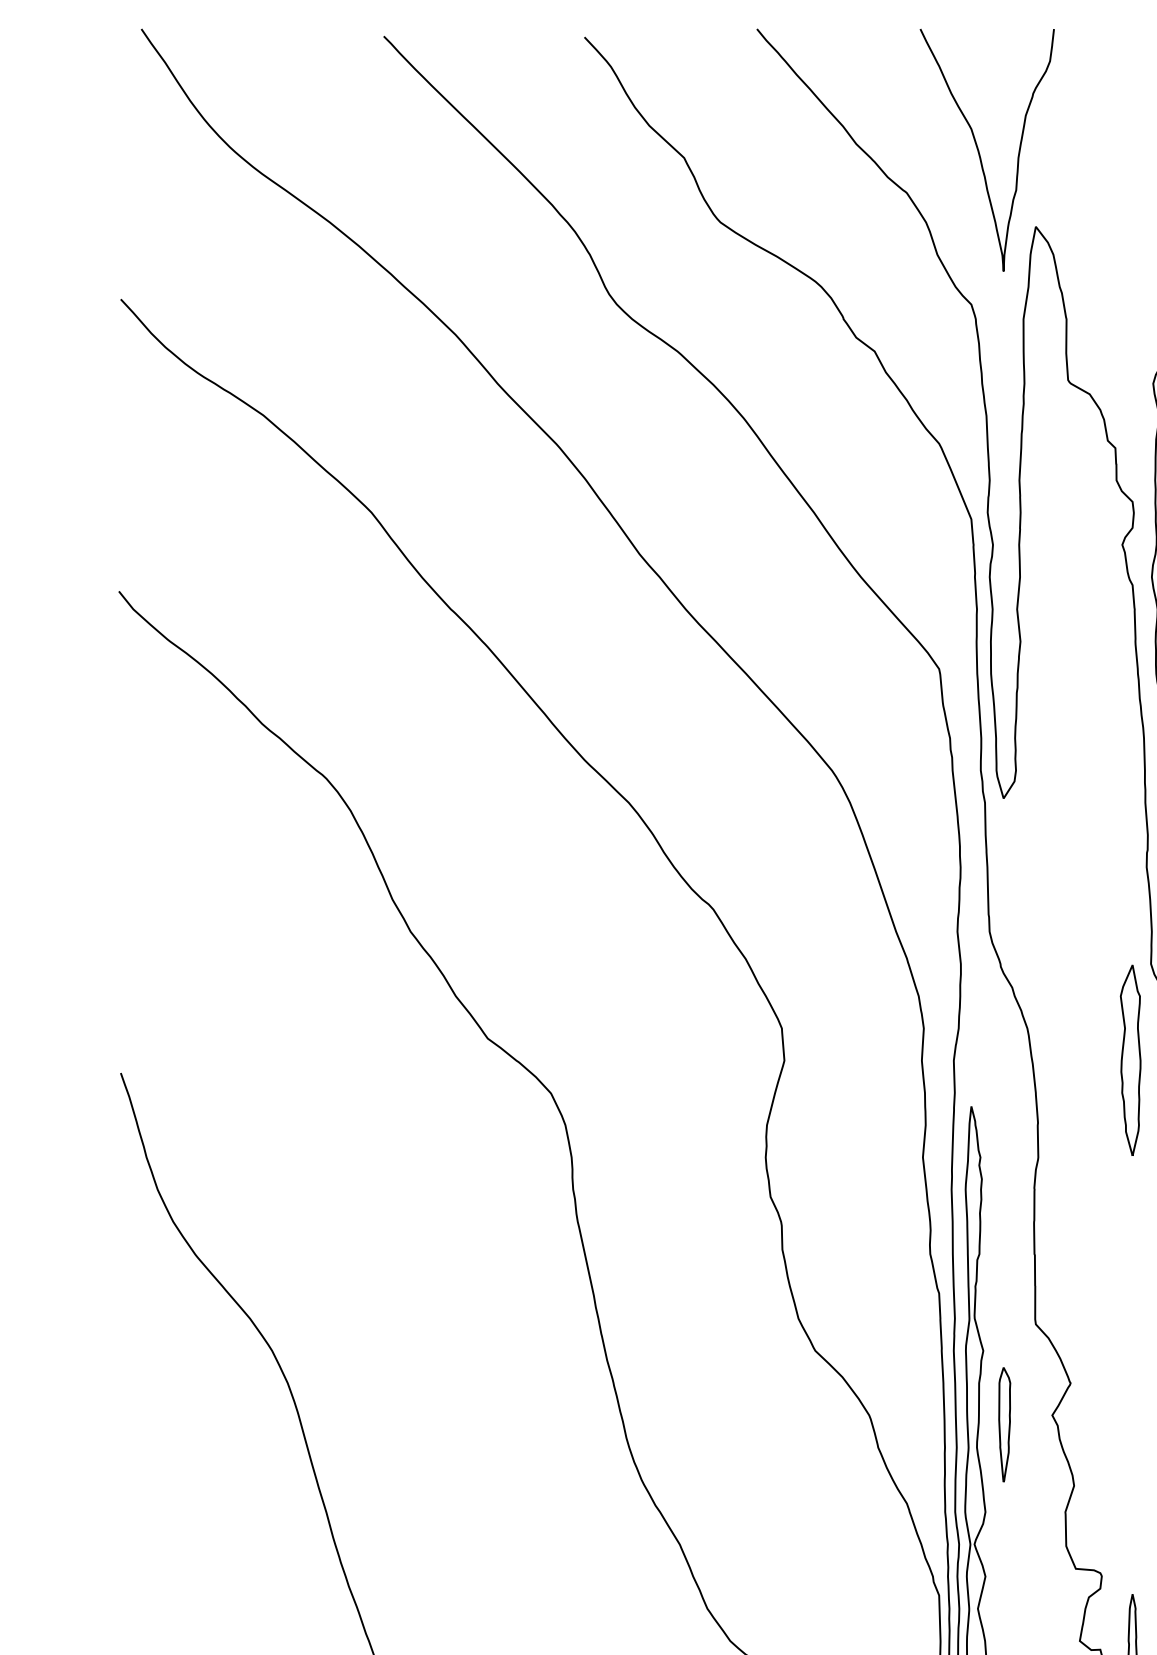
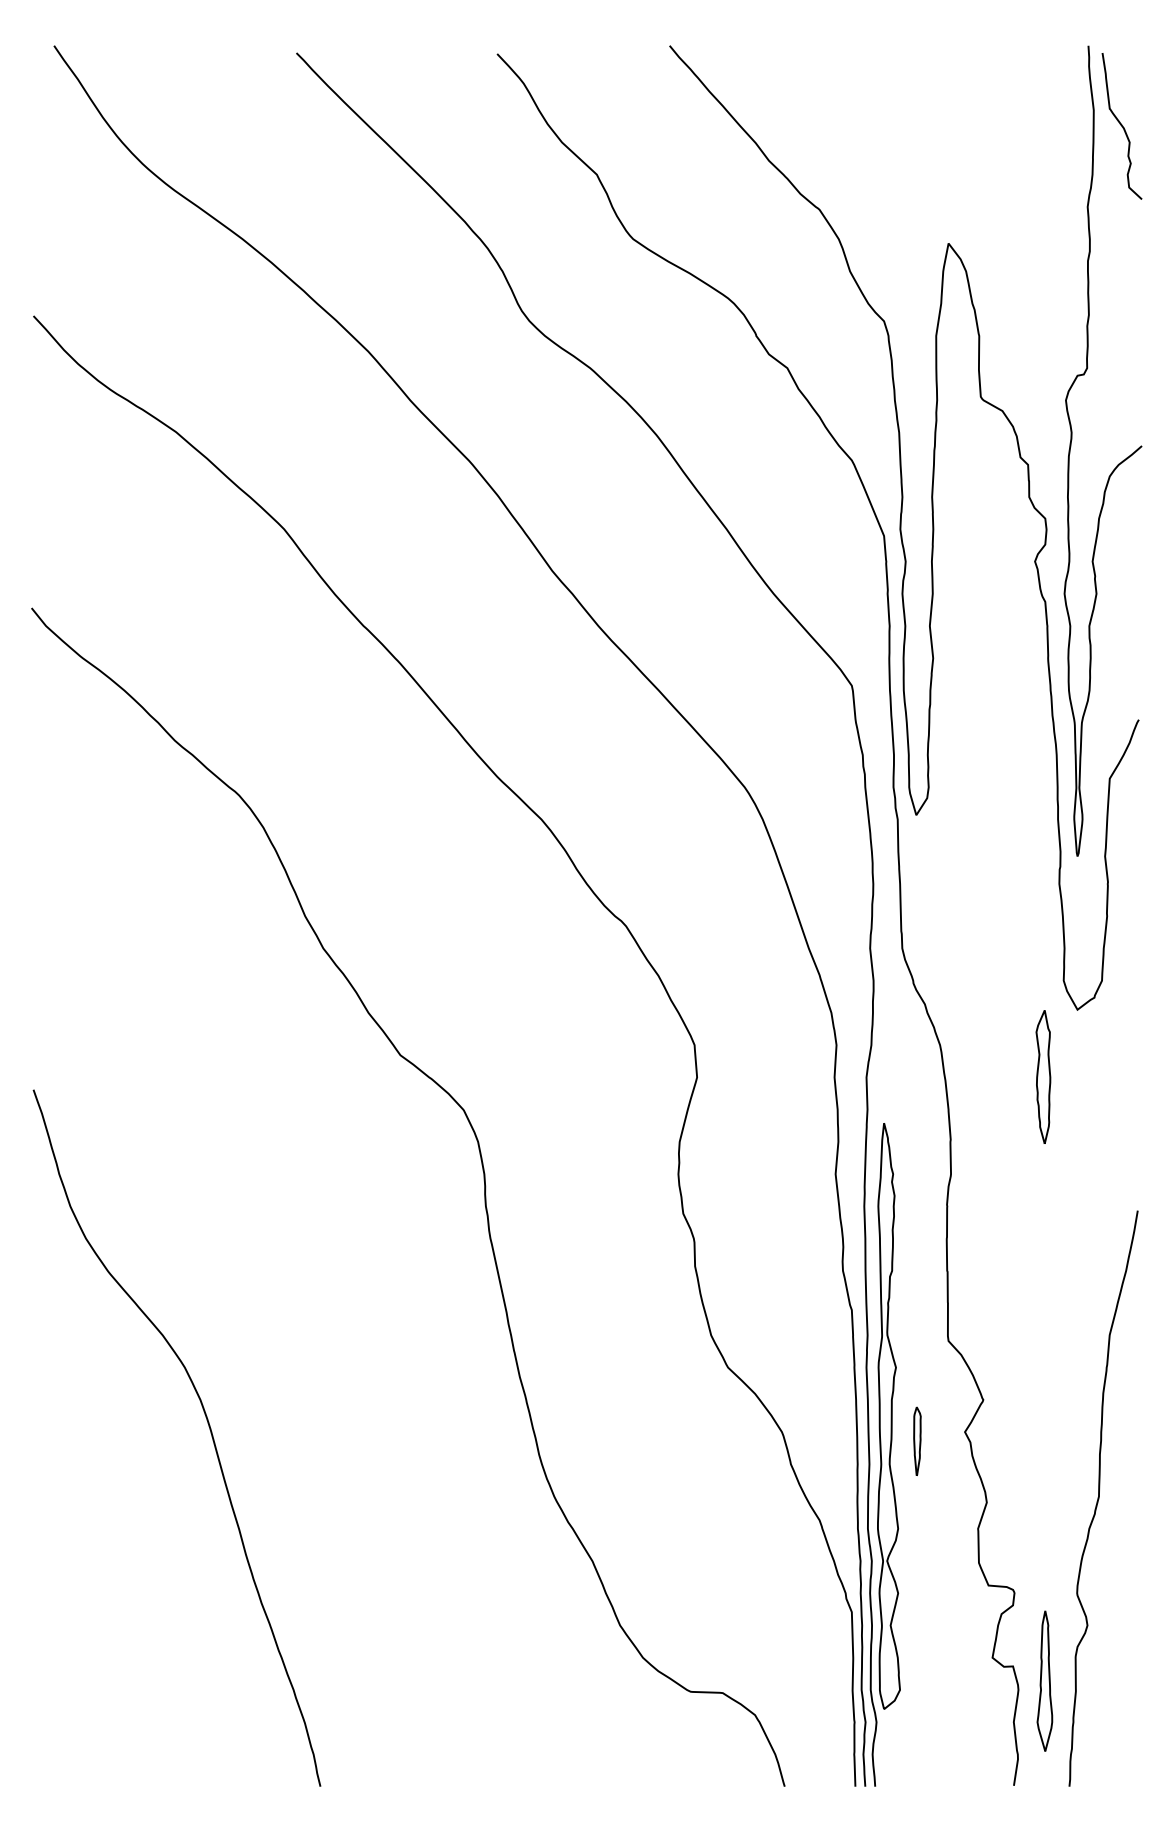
curve: (979, 151) -> (892, 168), removed
part: (1130, 1059) -> (1043, 1076), size x0.7
part: (1004, 1424) -> (917, 1441), size x0.6

